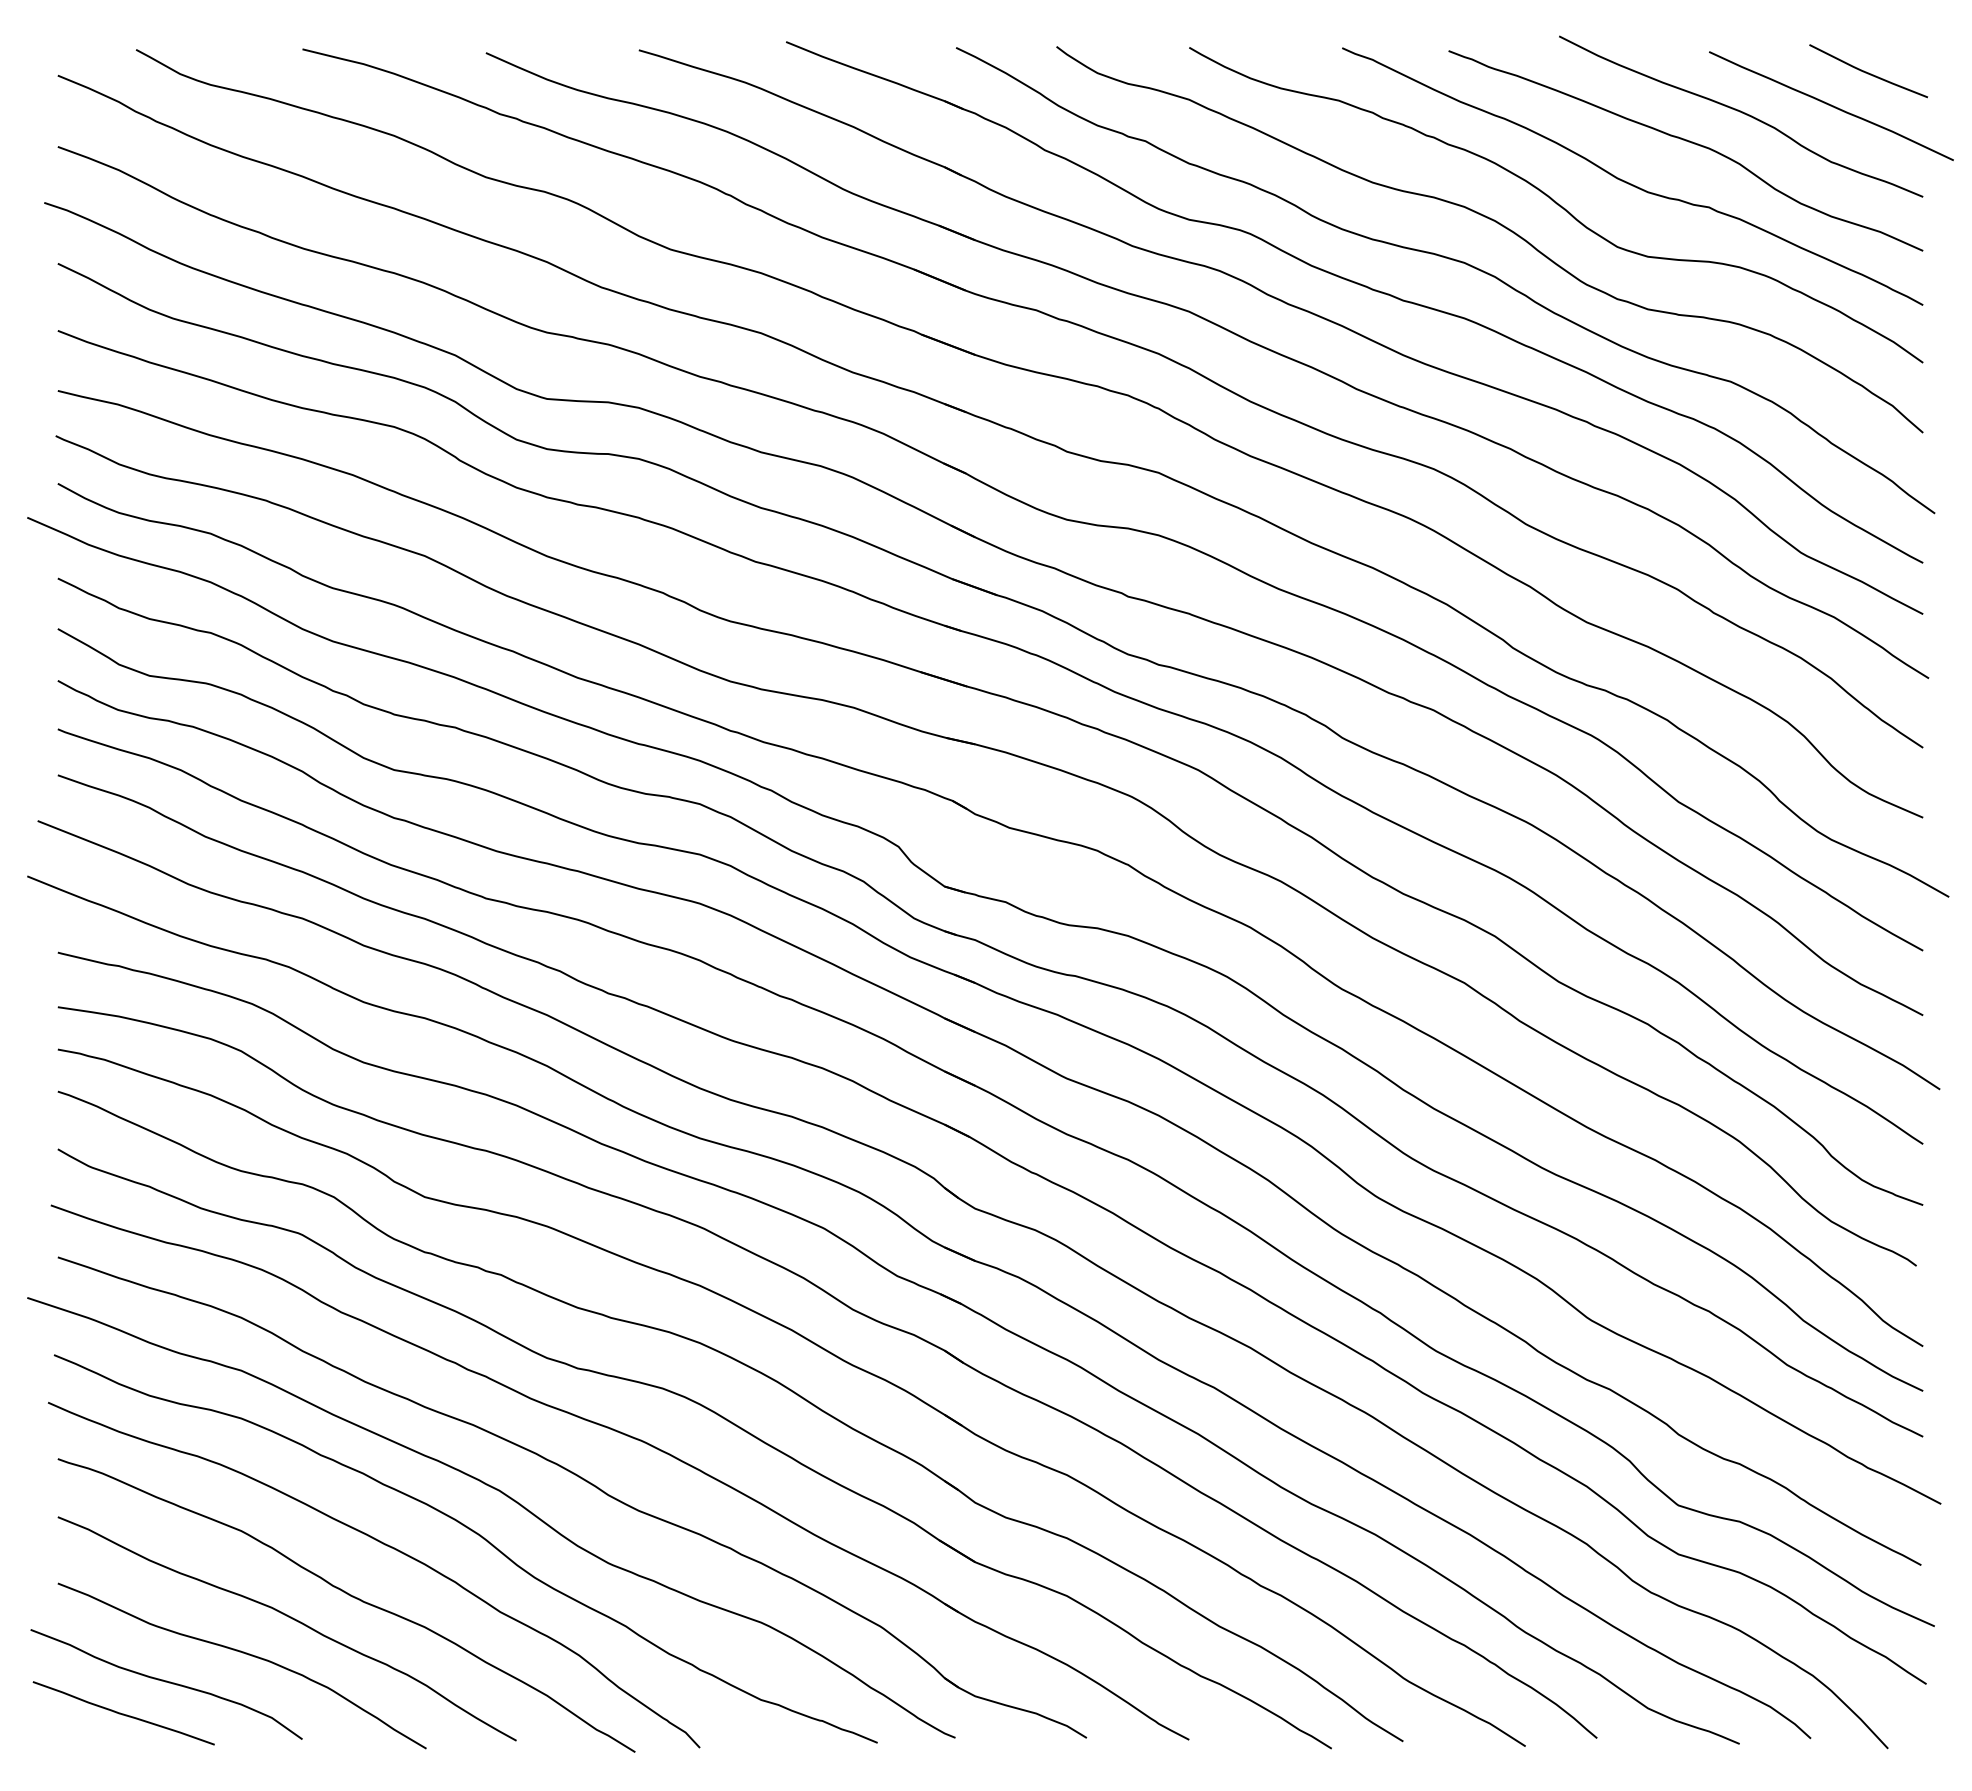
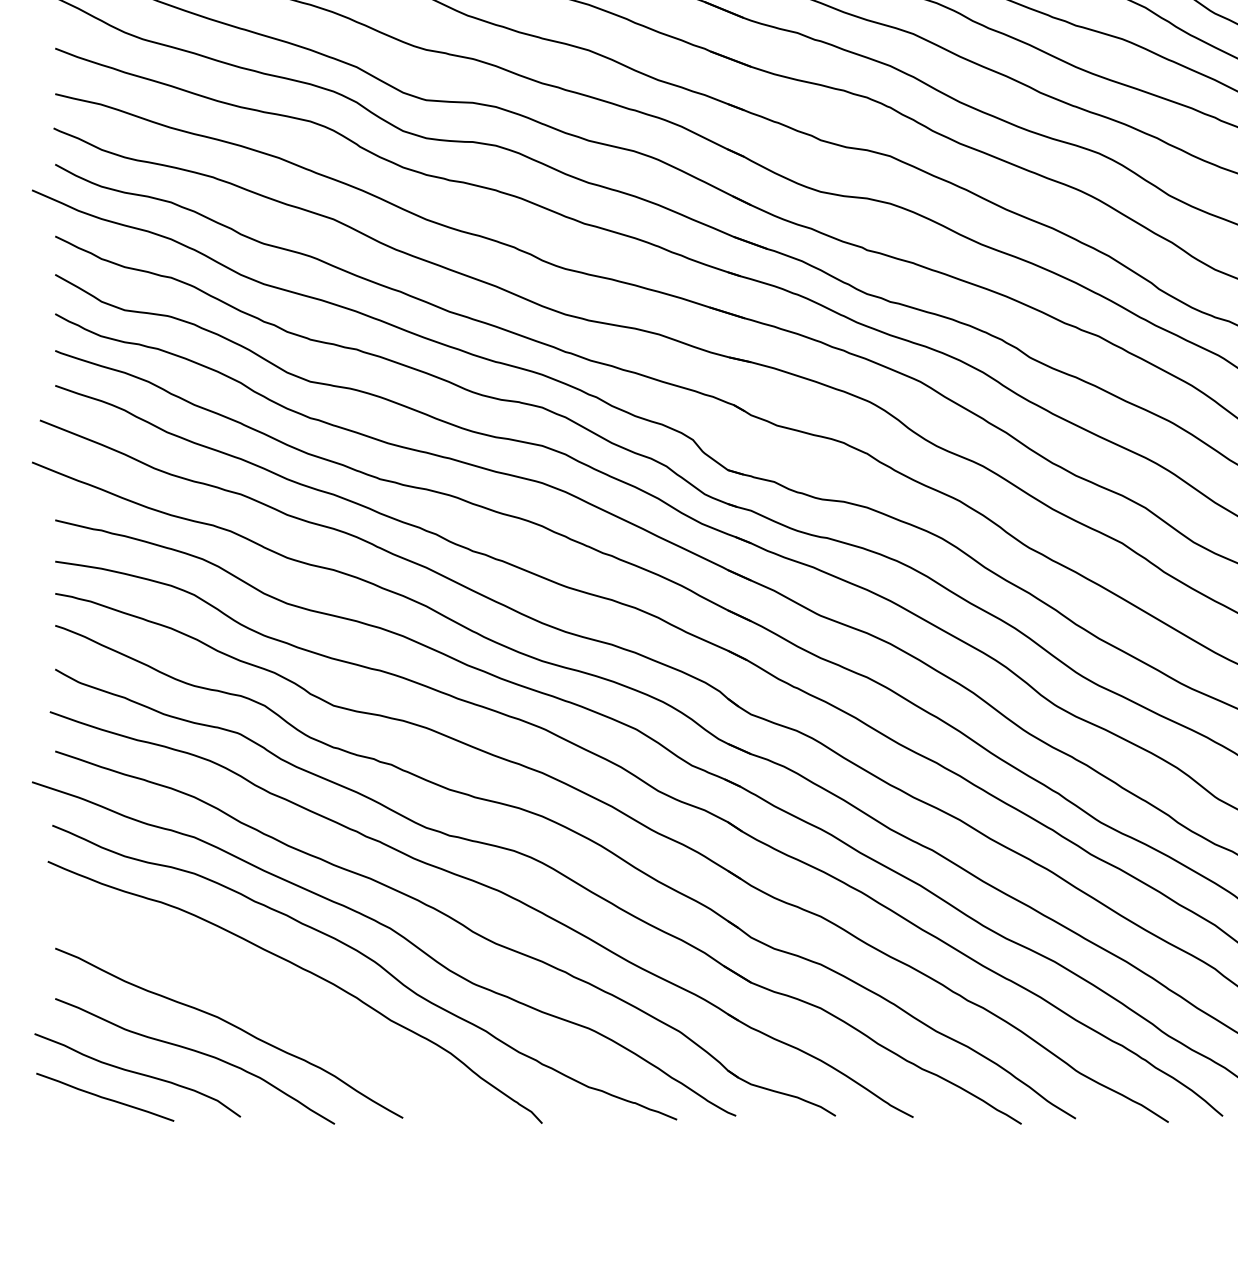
curve: (350, 1596) -> (277, 1008), removed

